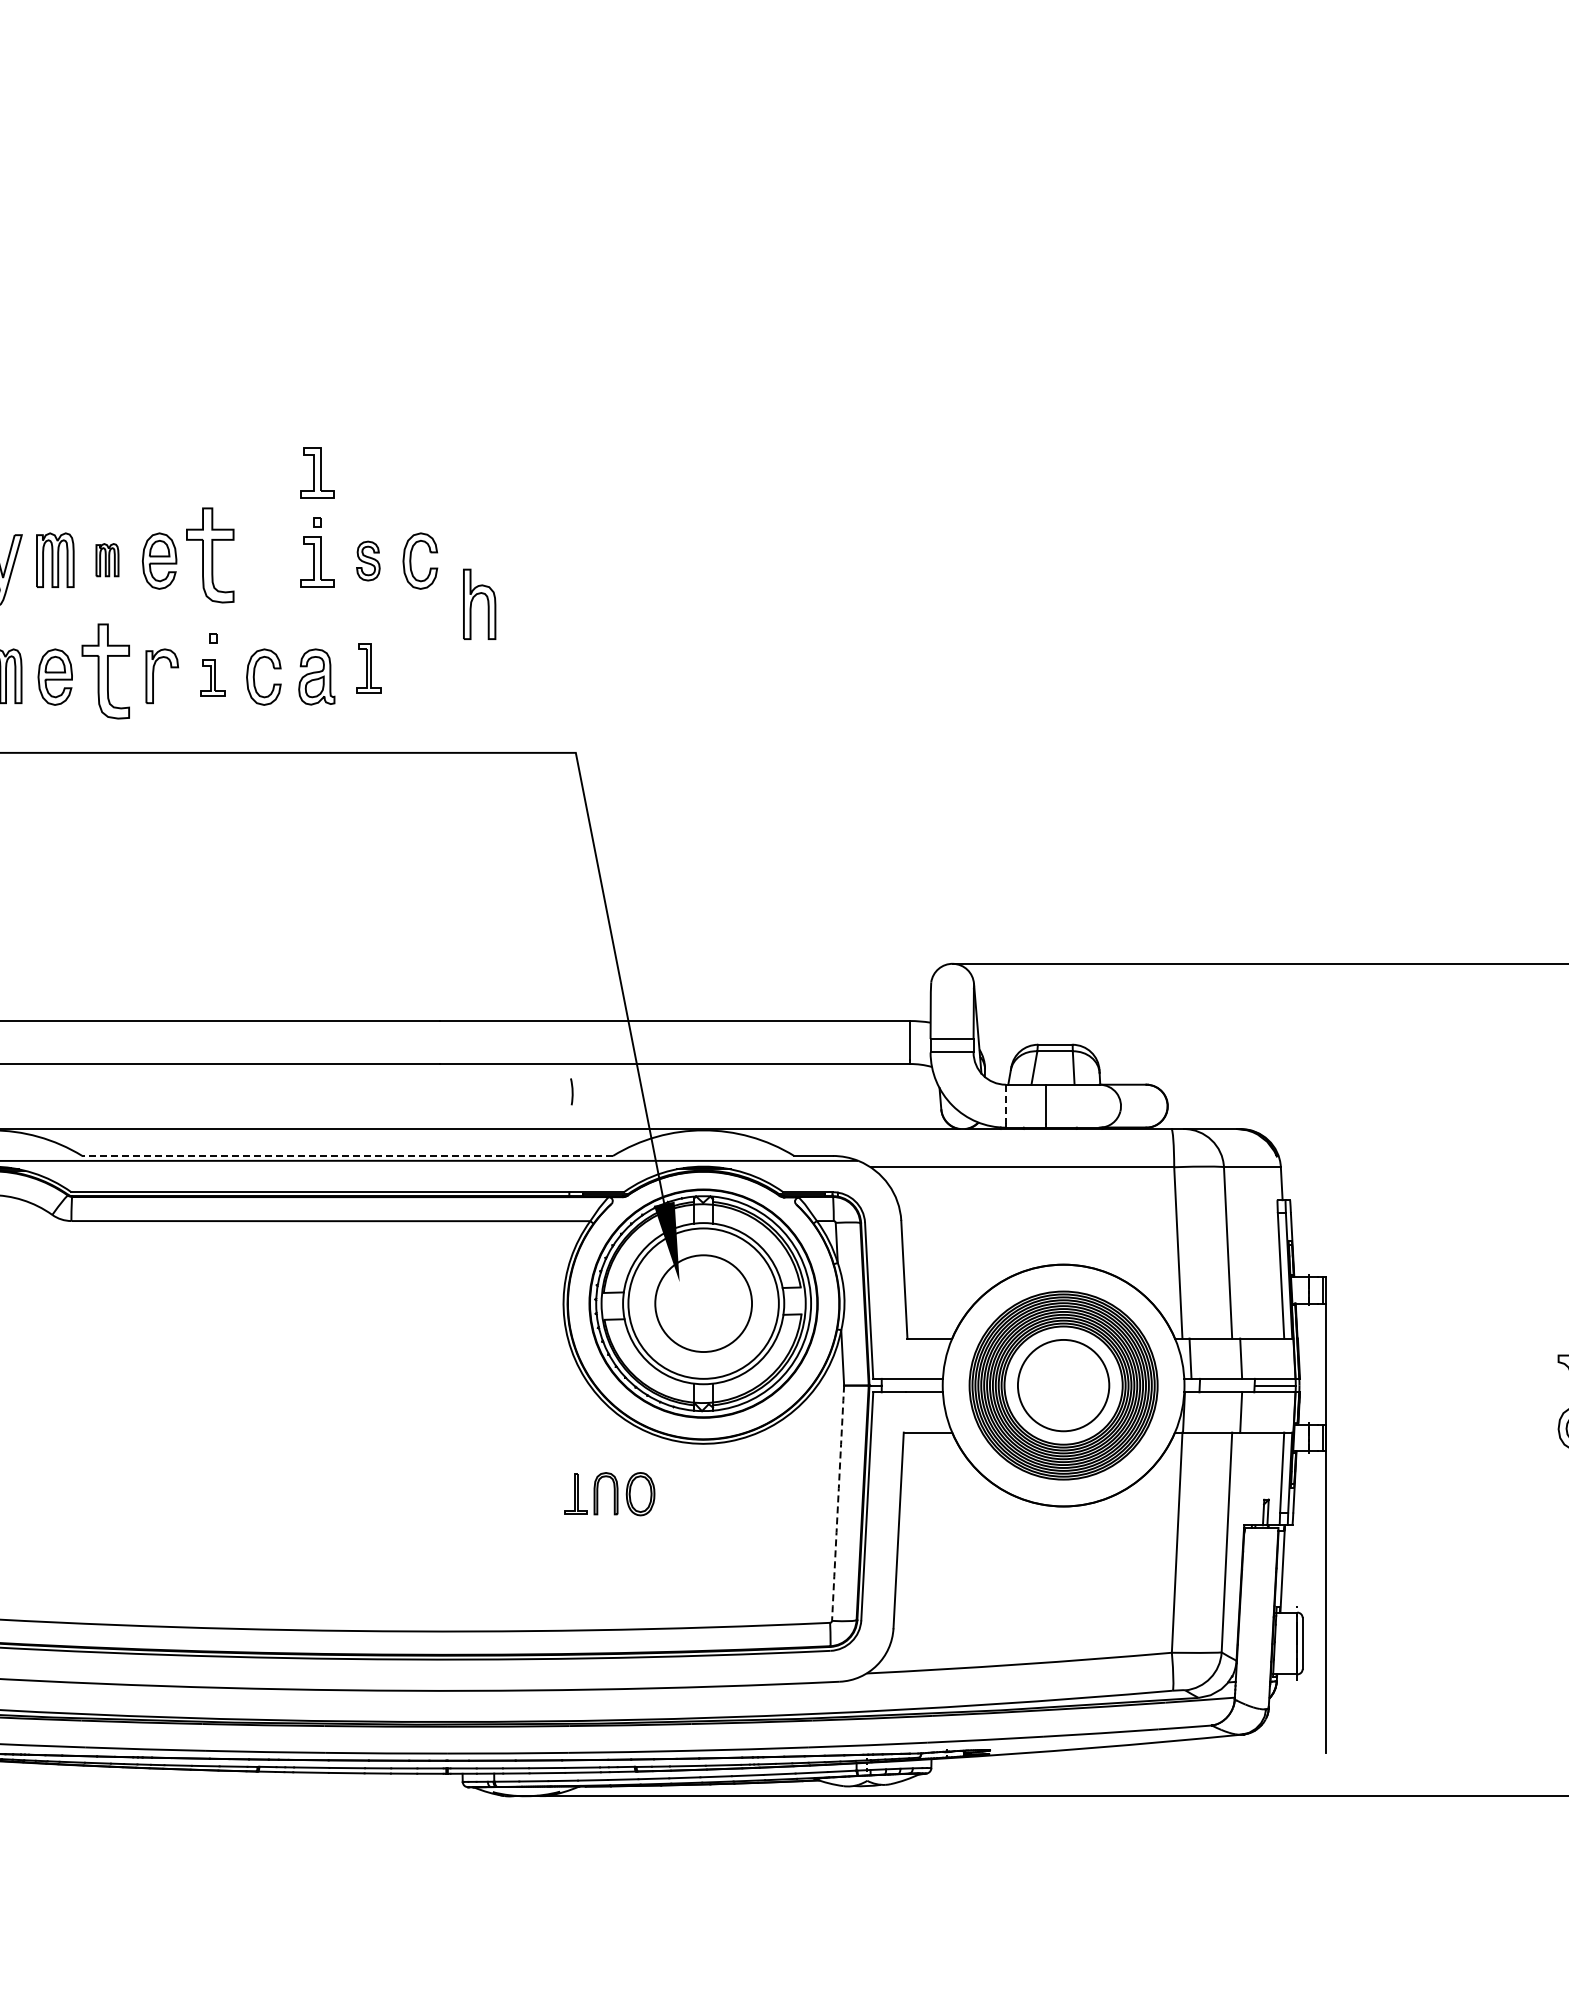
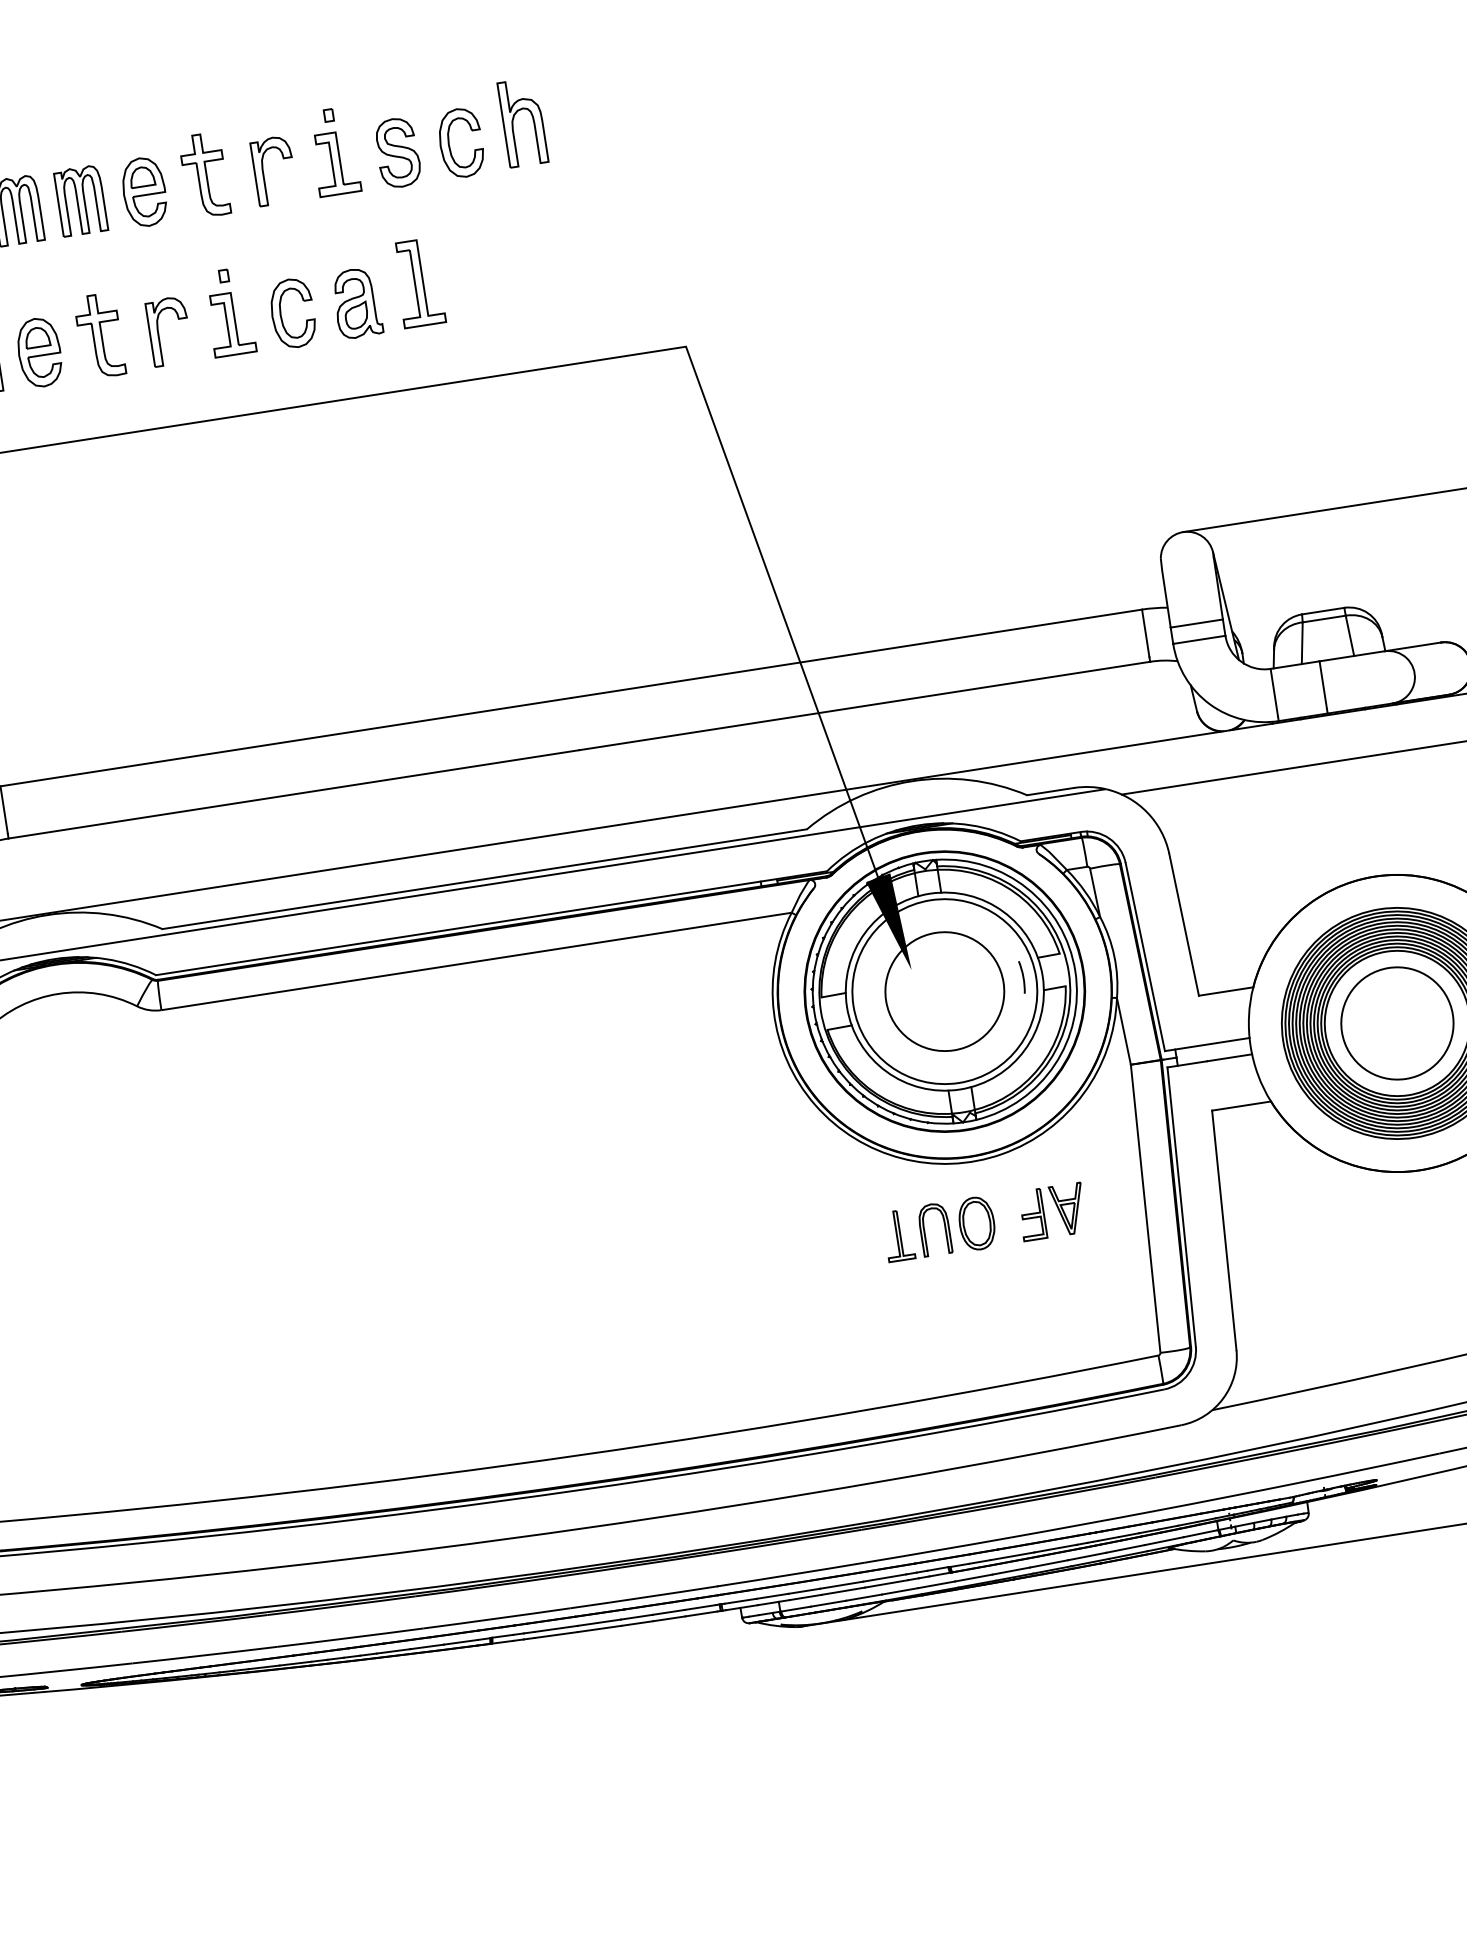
part: (317, 472) -> (319, 54), removed
part: (209, 554) -> (203, 174), size x0.71
part: (107, 559) -> (80, 199), size x1.67
part: (258, 559) -> (264, 171), added
part: (368, 560) -> (398, 152), size x1.43
part: (472, 602) -> (513, 121), moved
part: (368, 668) -> (418, 283), size x1.43
part: (105, 670) -> (99, 335), size x0.71
part: (212, 677) -> (230, 323), size x1.43
line: (571, 1091) -> (1021, 977), moved
line: (1005, 1104) -> (1273, 693), dashed -> solid
line: (347, 1155) -> (484, 878), dashed -> solid
part: (609, 1494) -> (939, 1229), moved
part: (762, 1494) -> (1052, 1212), added
arc: (838, 1503) -> (1146, 1209), dashed -> solid

